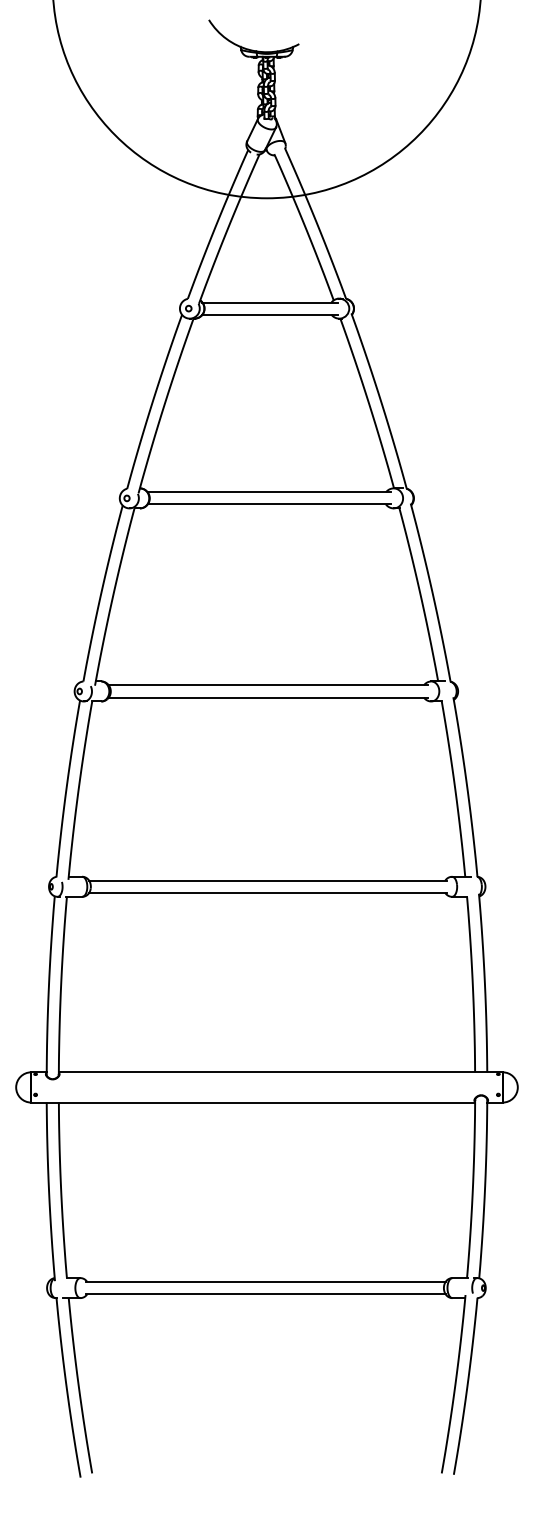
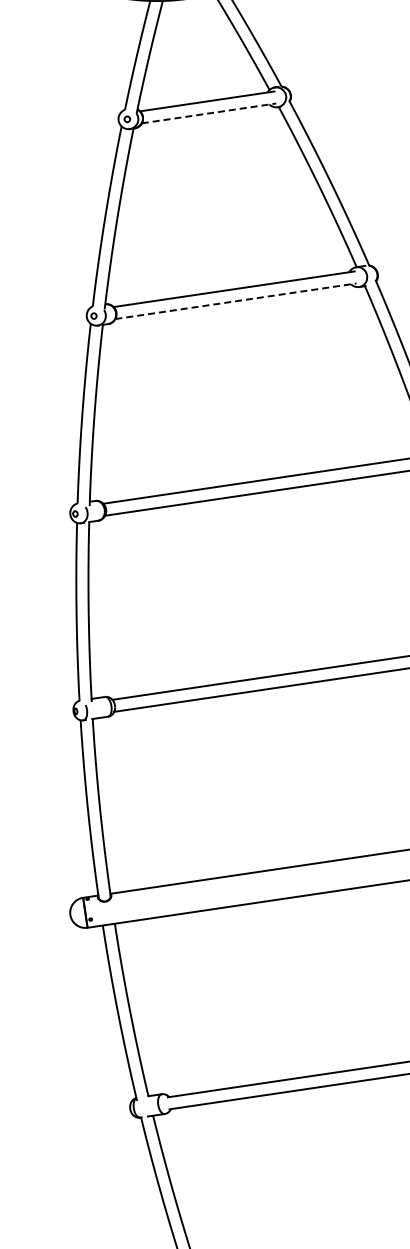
line: (270, 314) -> (209, 113), solid -> dashed
line: (269, 504) -> (235, 301), solid -> dashed

